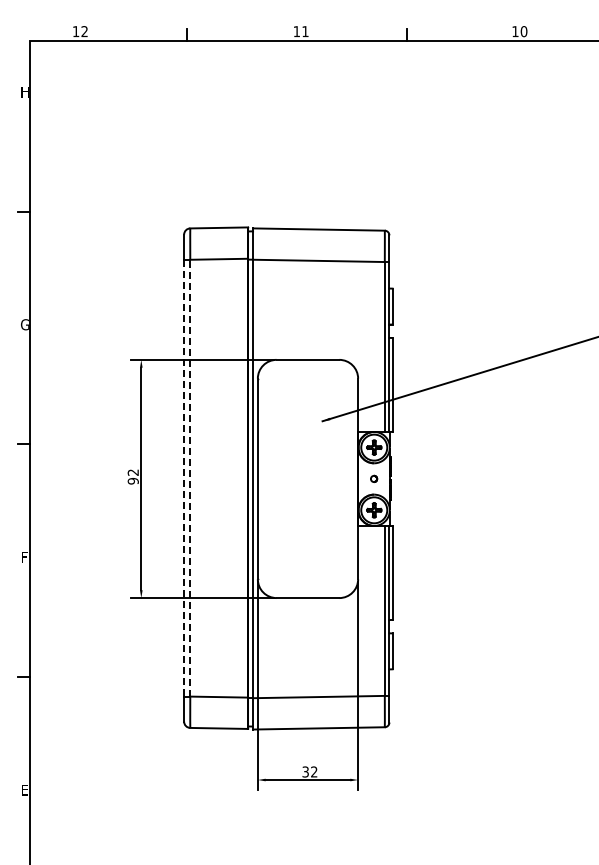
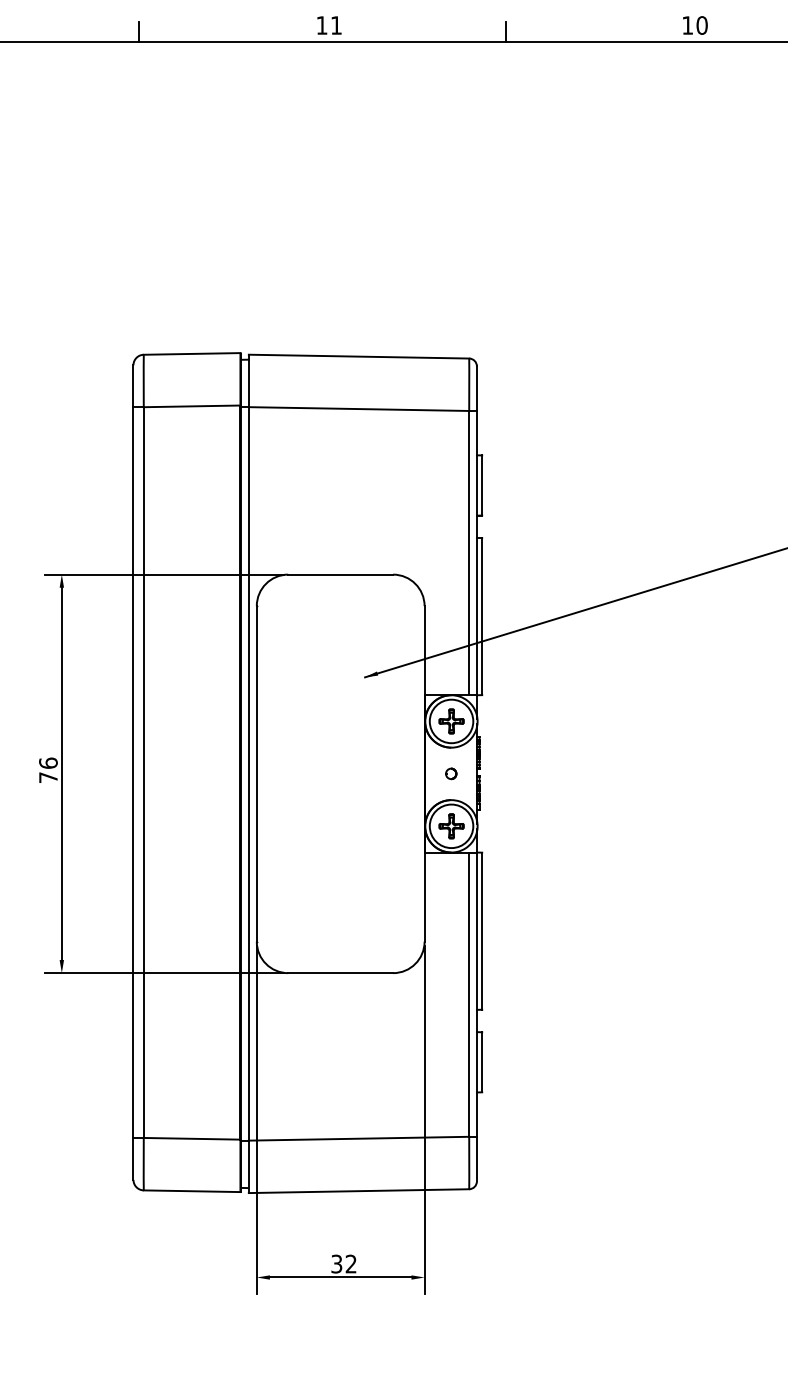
text: (132, 476) -> (47, 769), 92 -> 76
line: (190, 477) -> (144, 771), dashed -> solid
line: (184, 478) -> (134, 773), dashed -> solid

